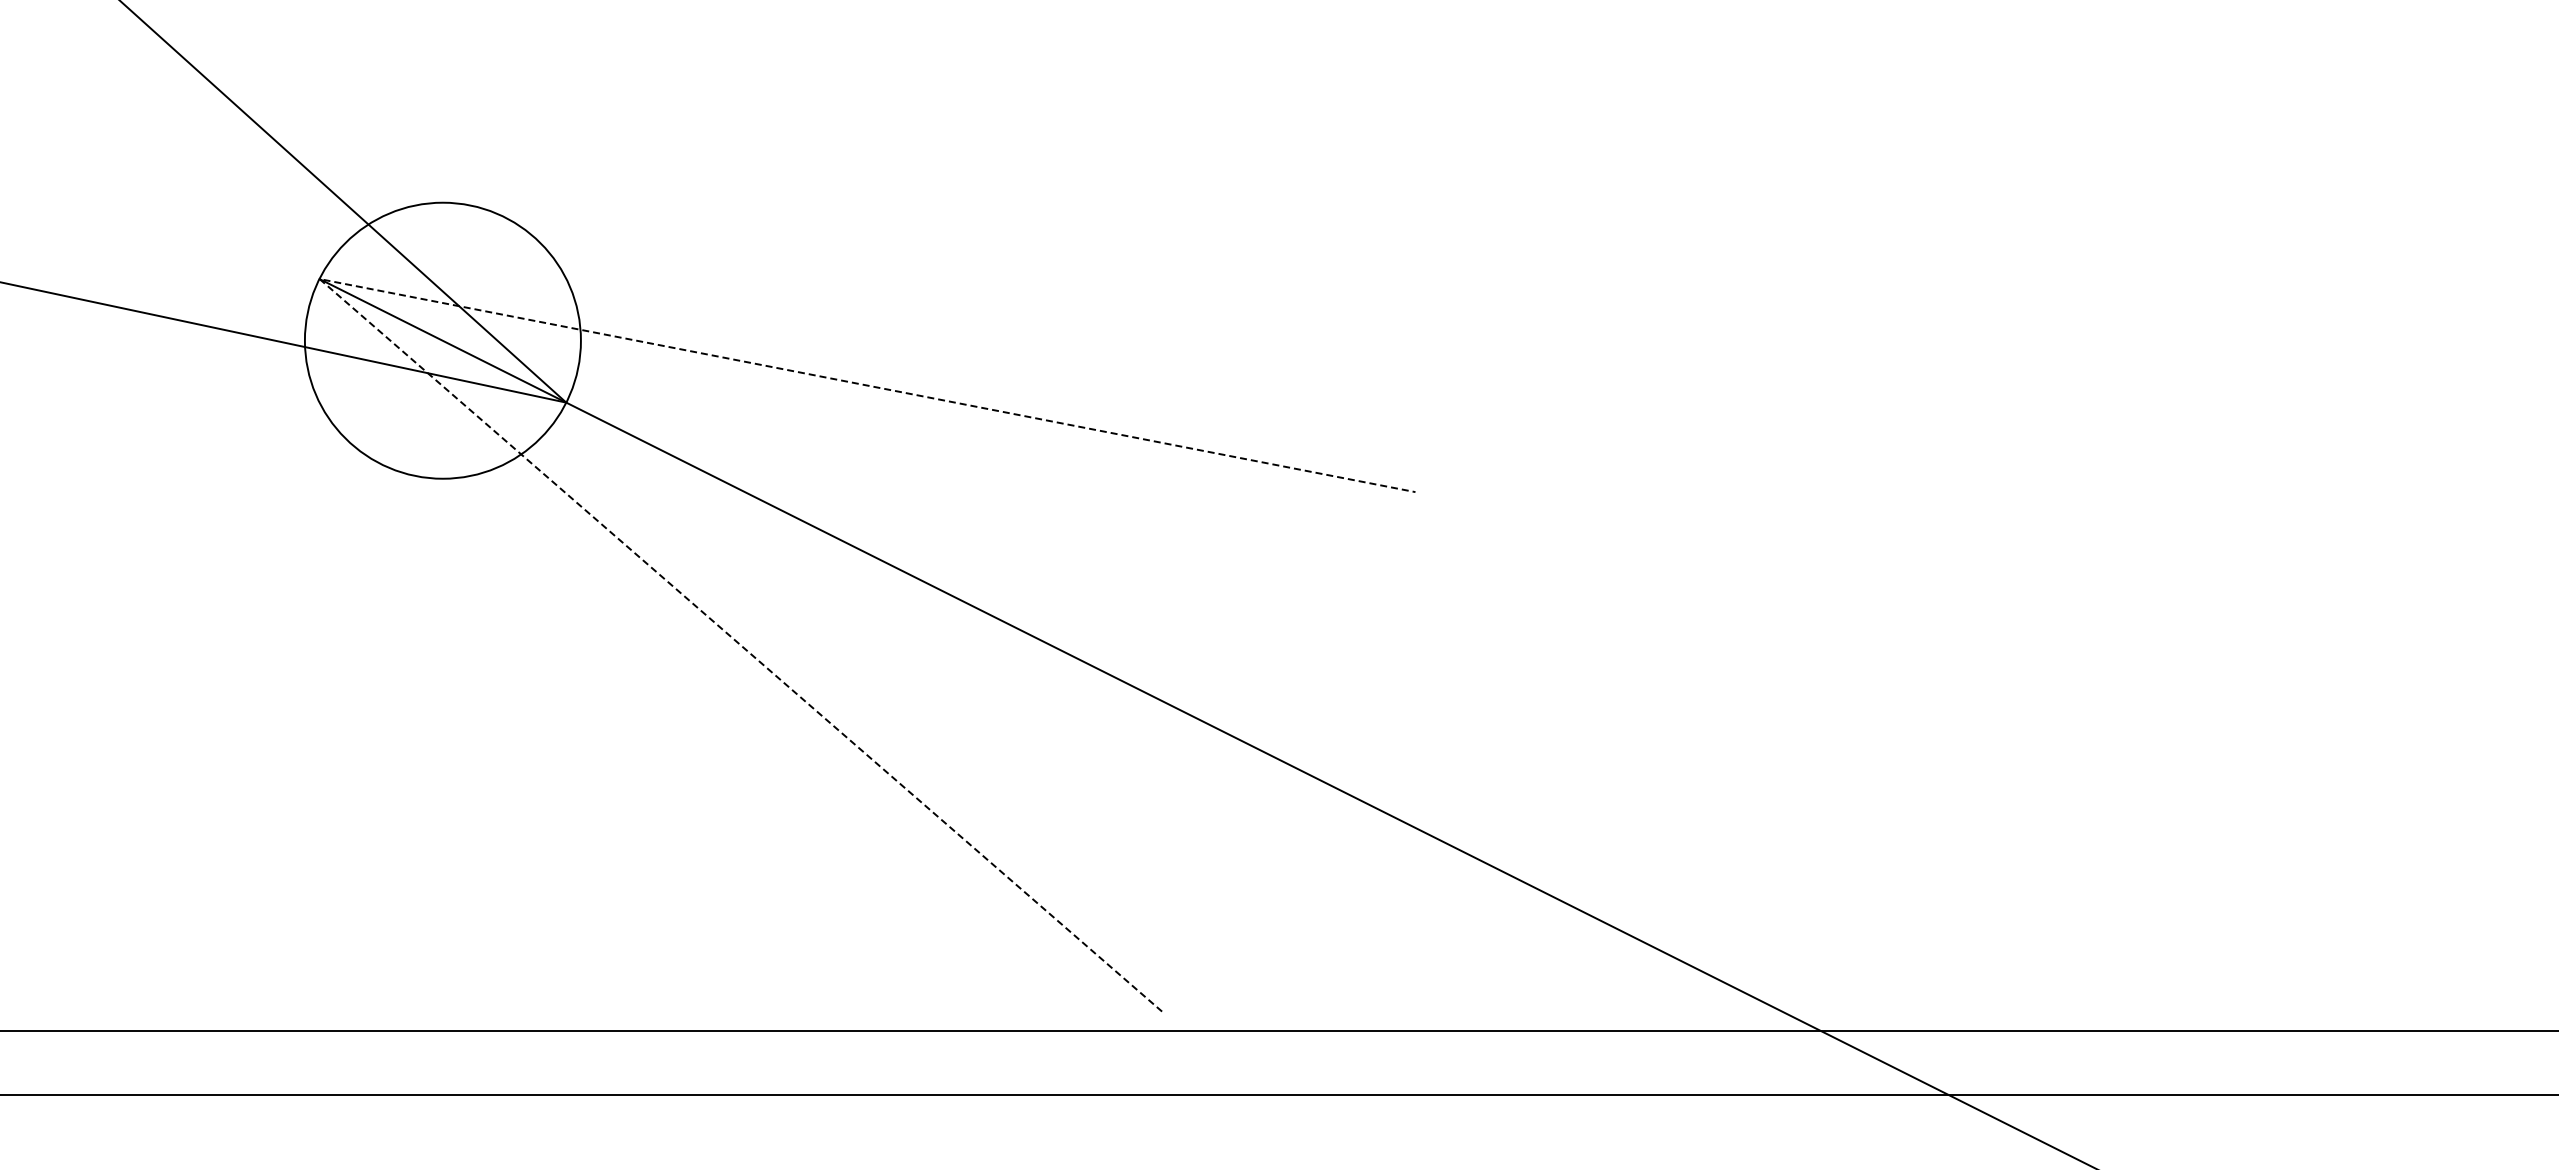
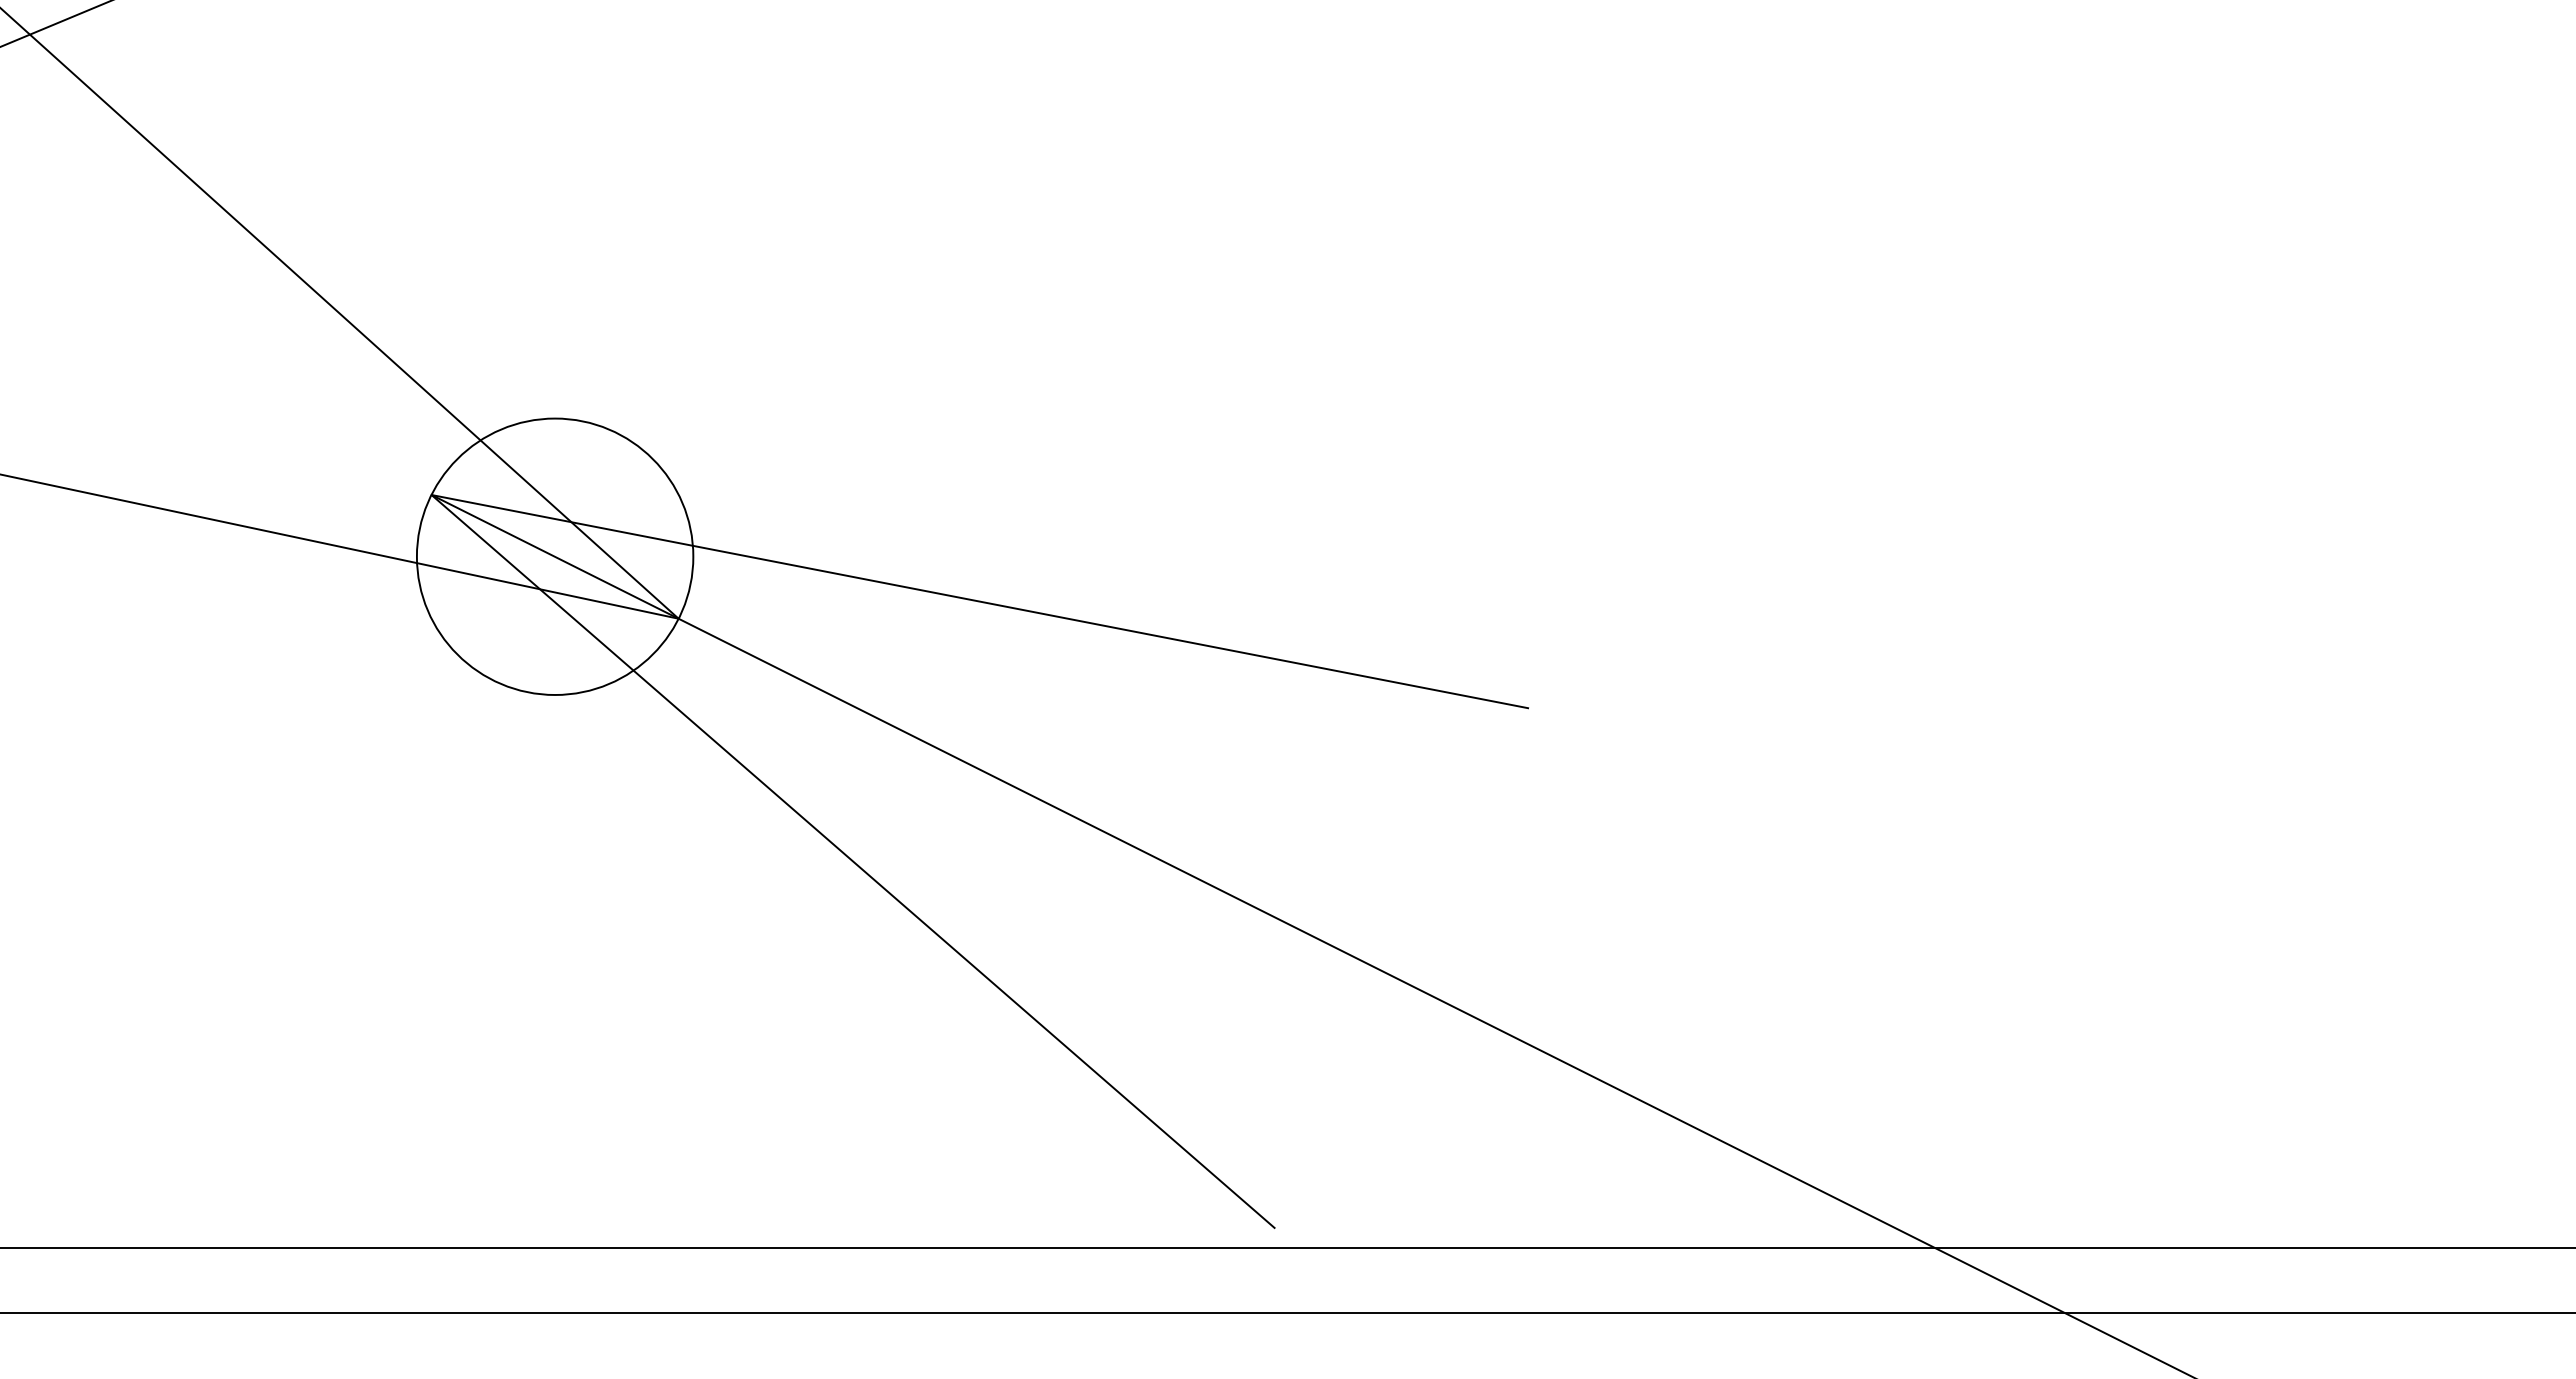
line: (319, 279) -> (431, 495), dashed -> solid

